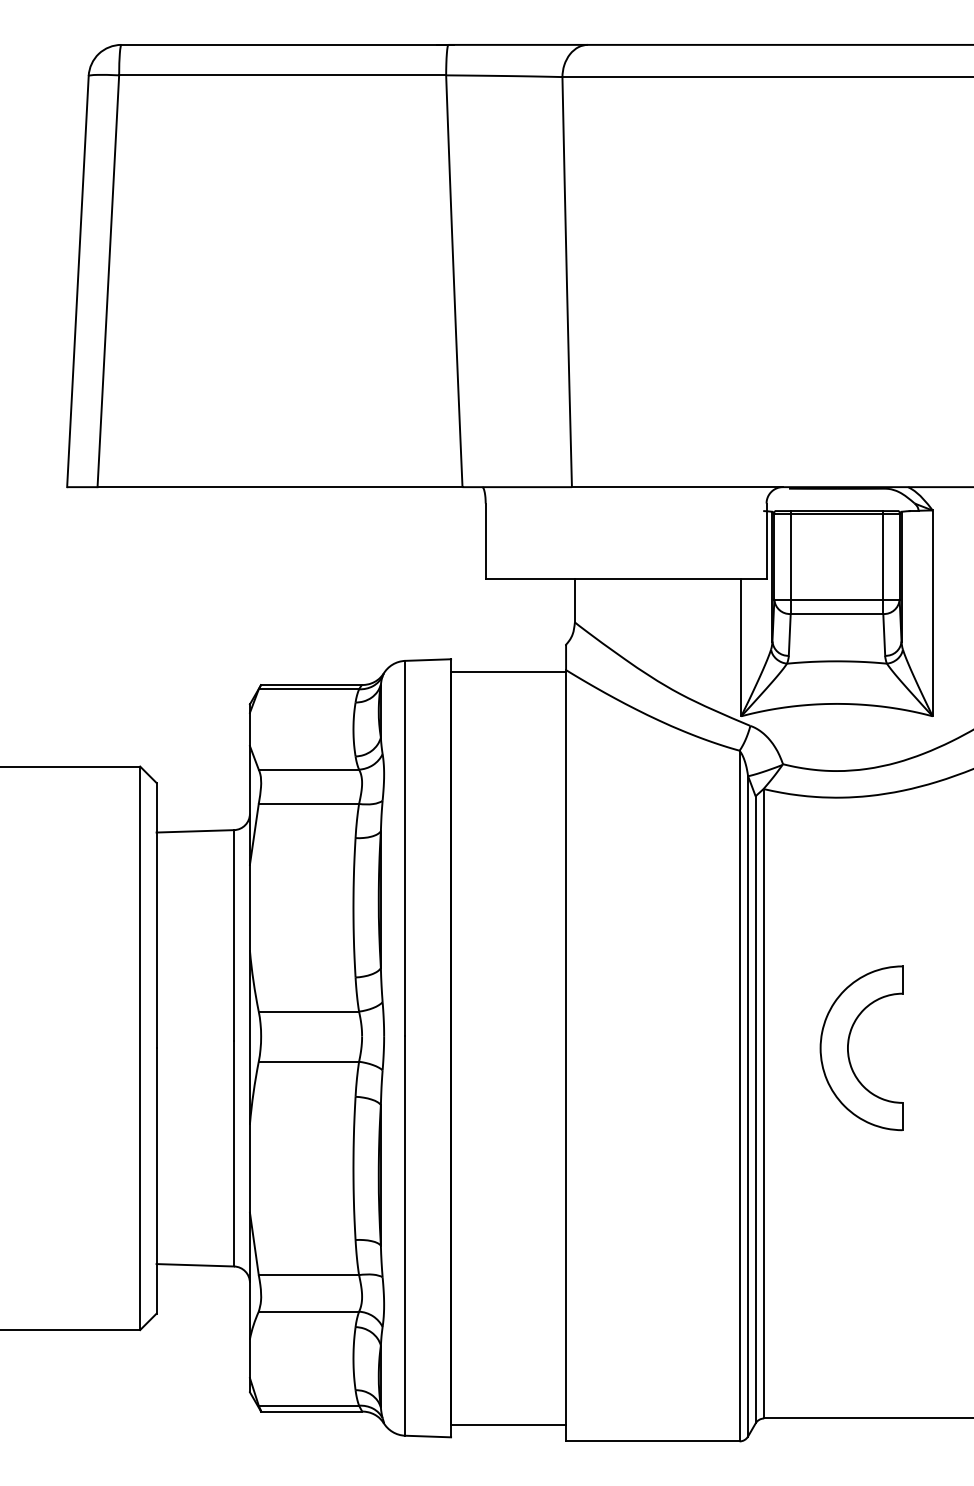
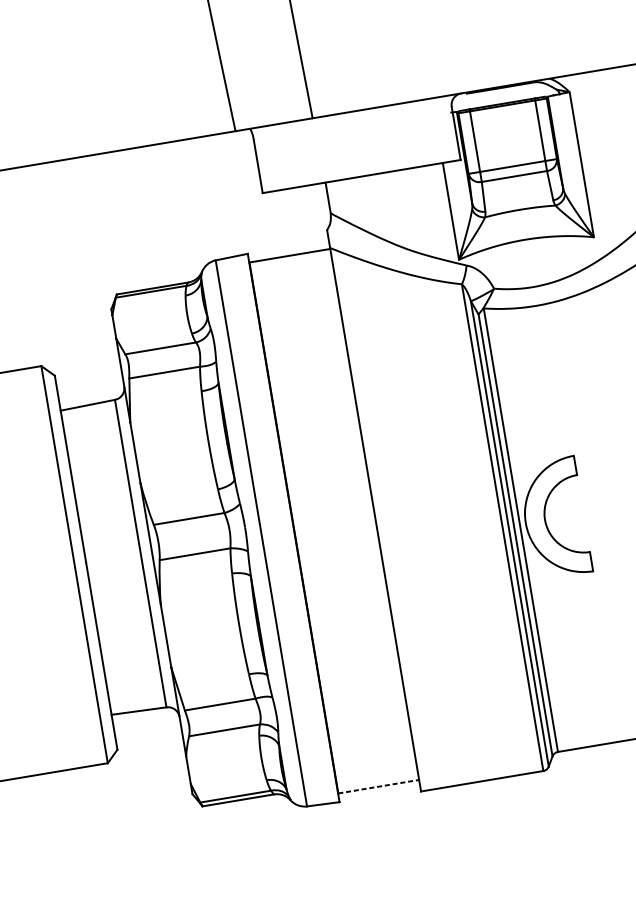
part: (849, 1043) -> (545, 516), moved
line: (509, 1425) -> (379, 786), solid -> dashed

